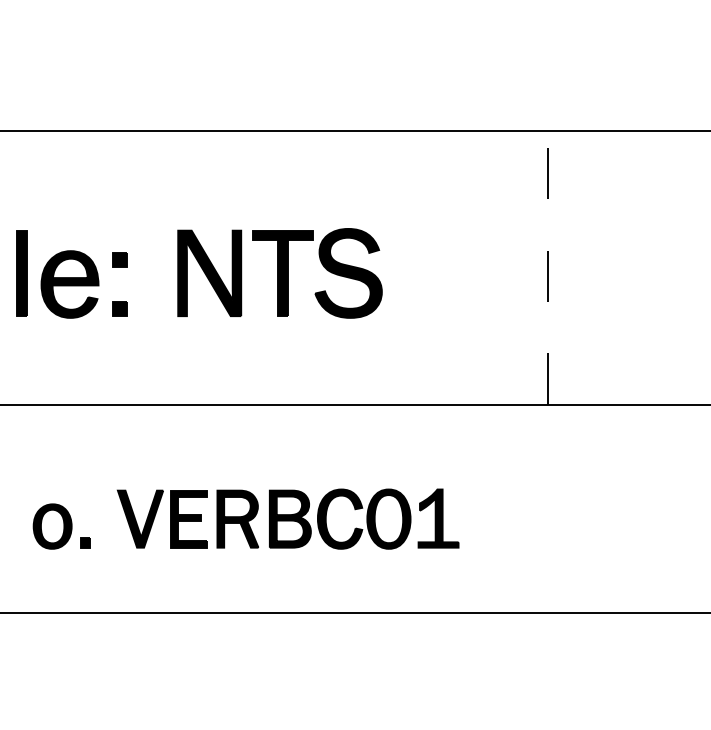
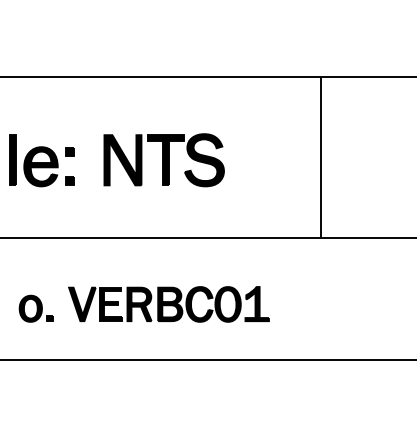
line: (548, 266) -> (321, 156), dashed -> solid

